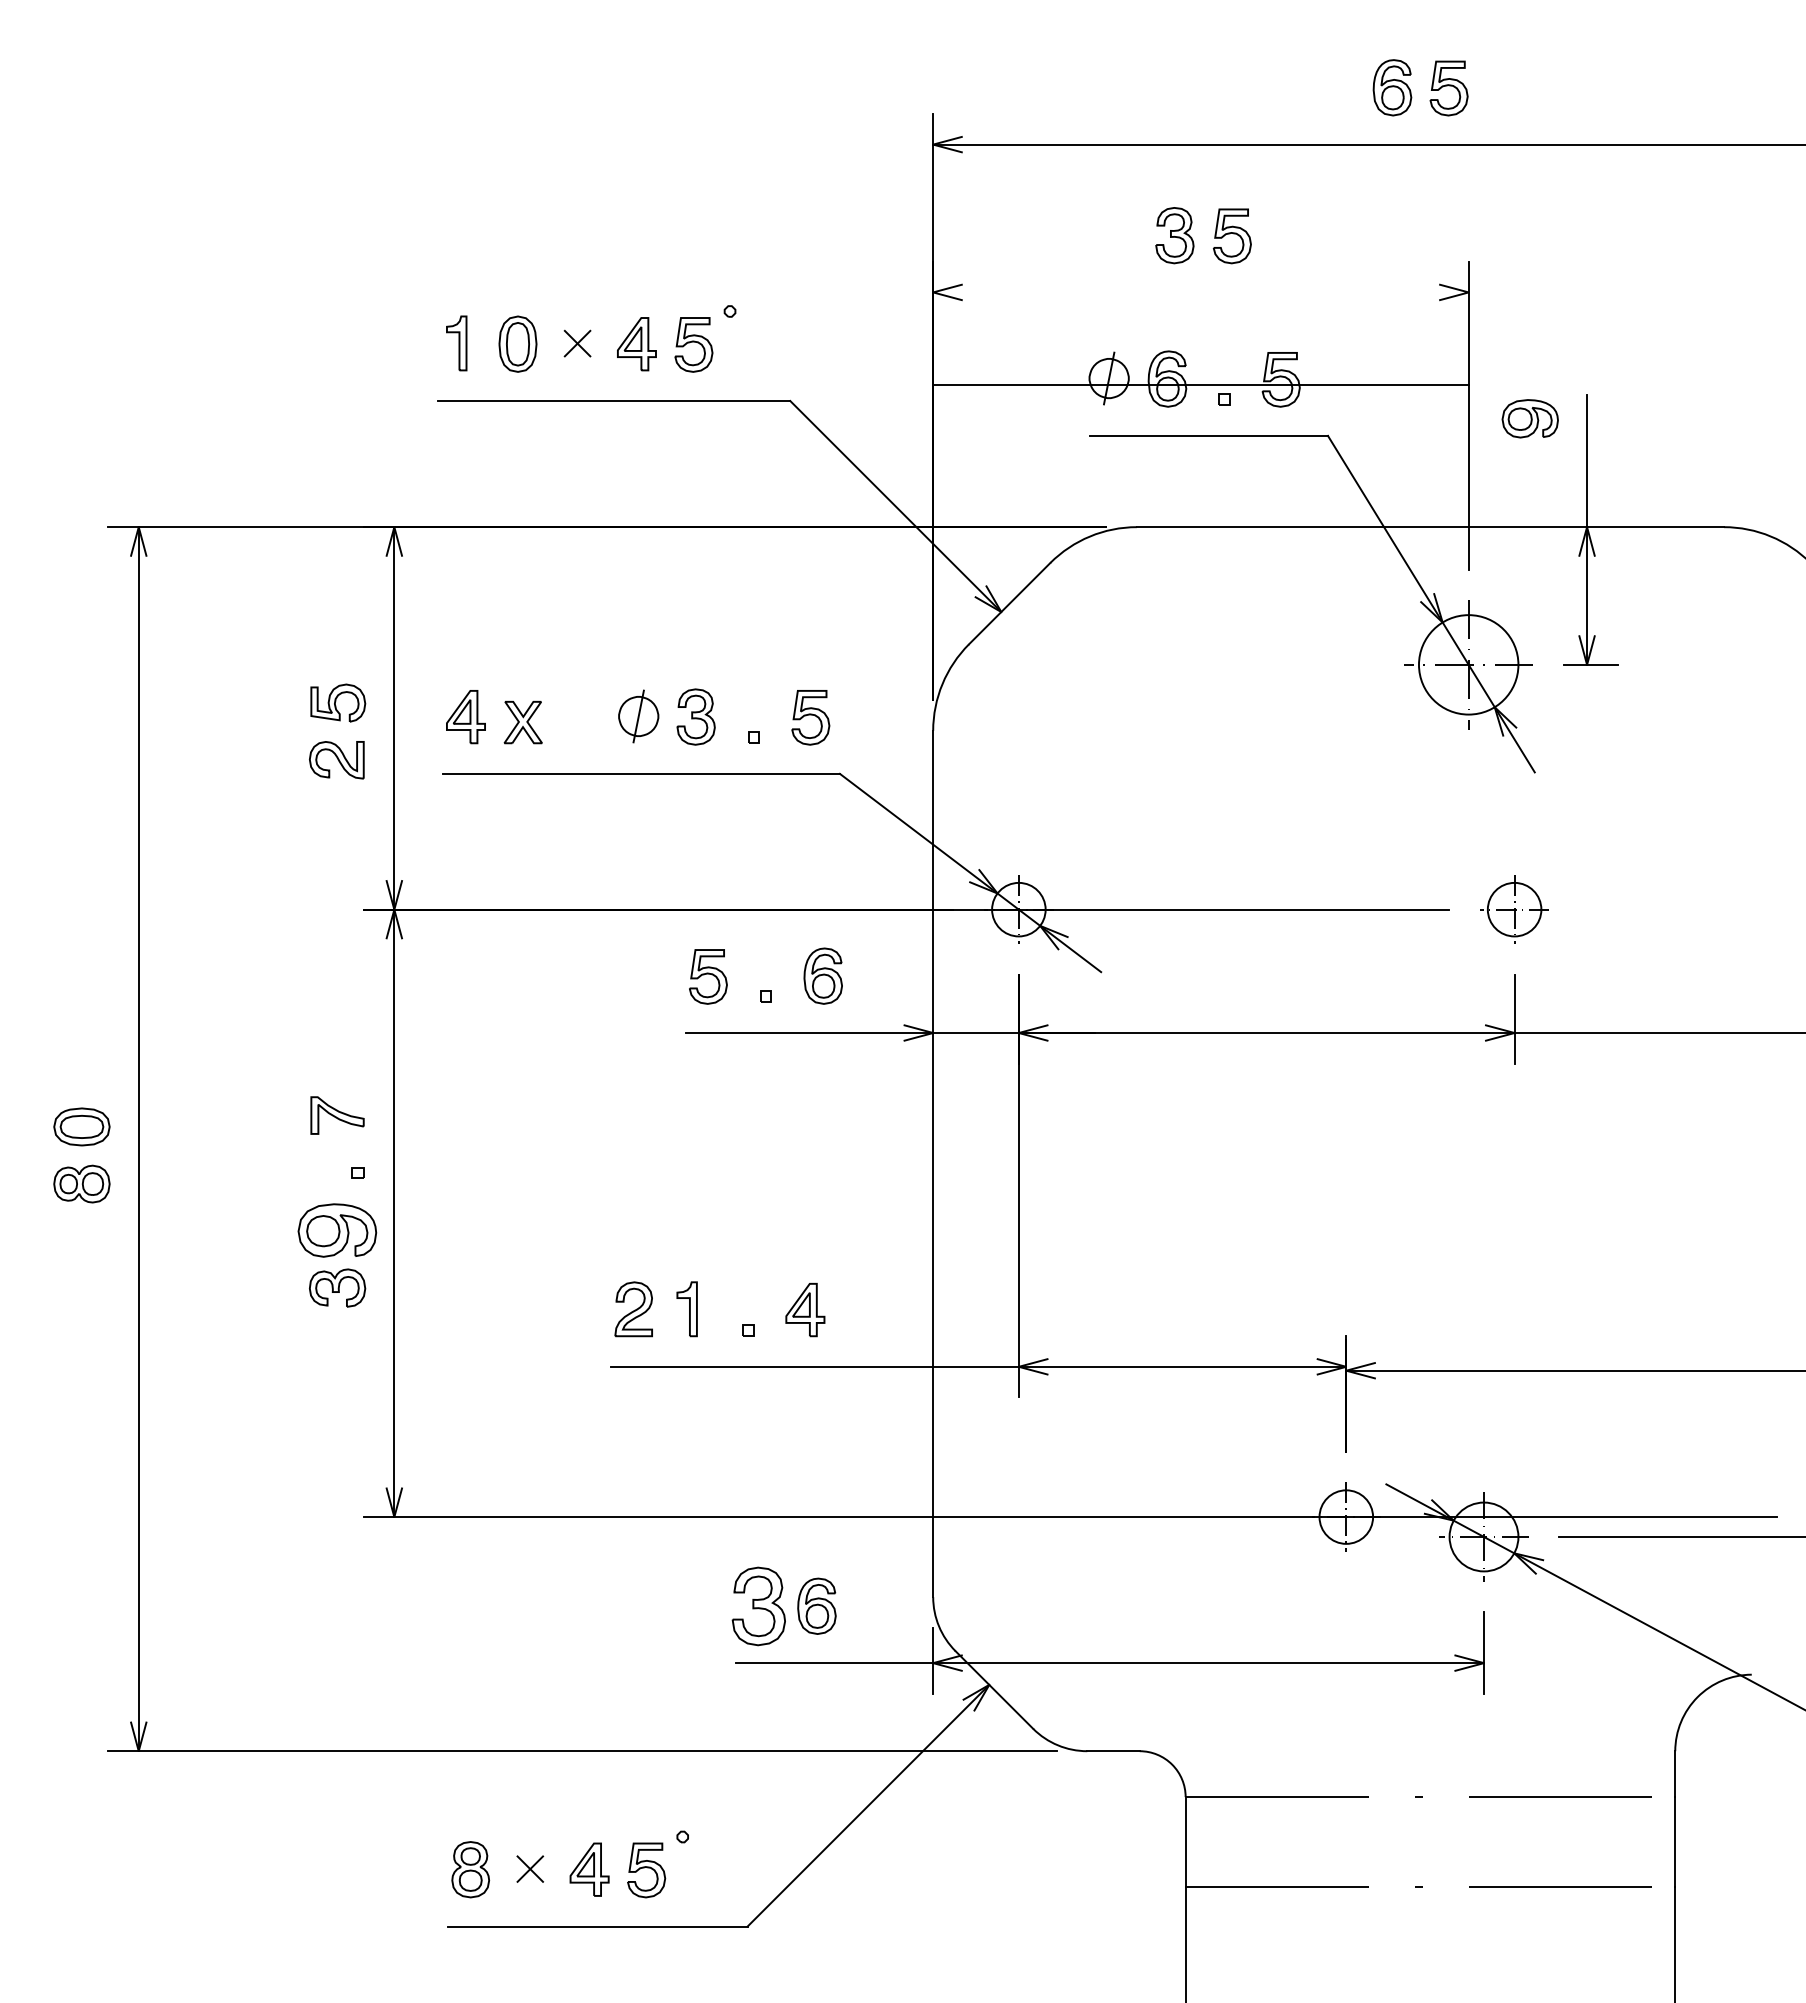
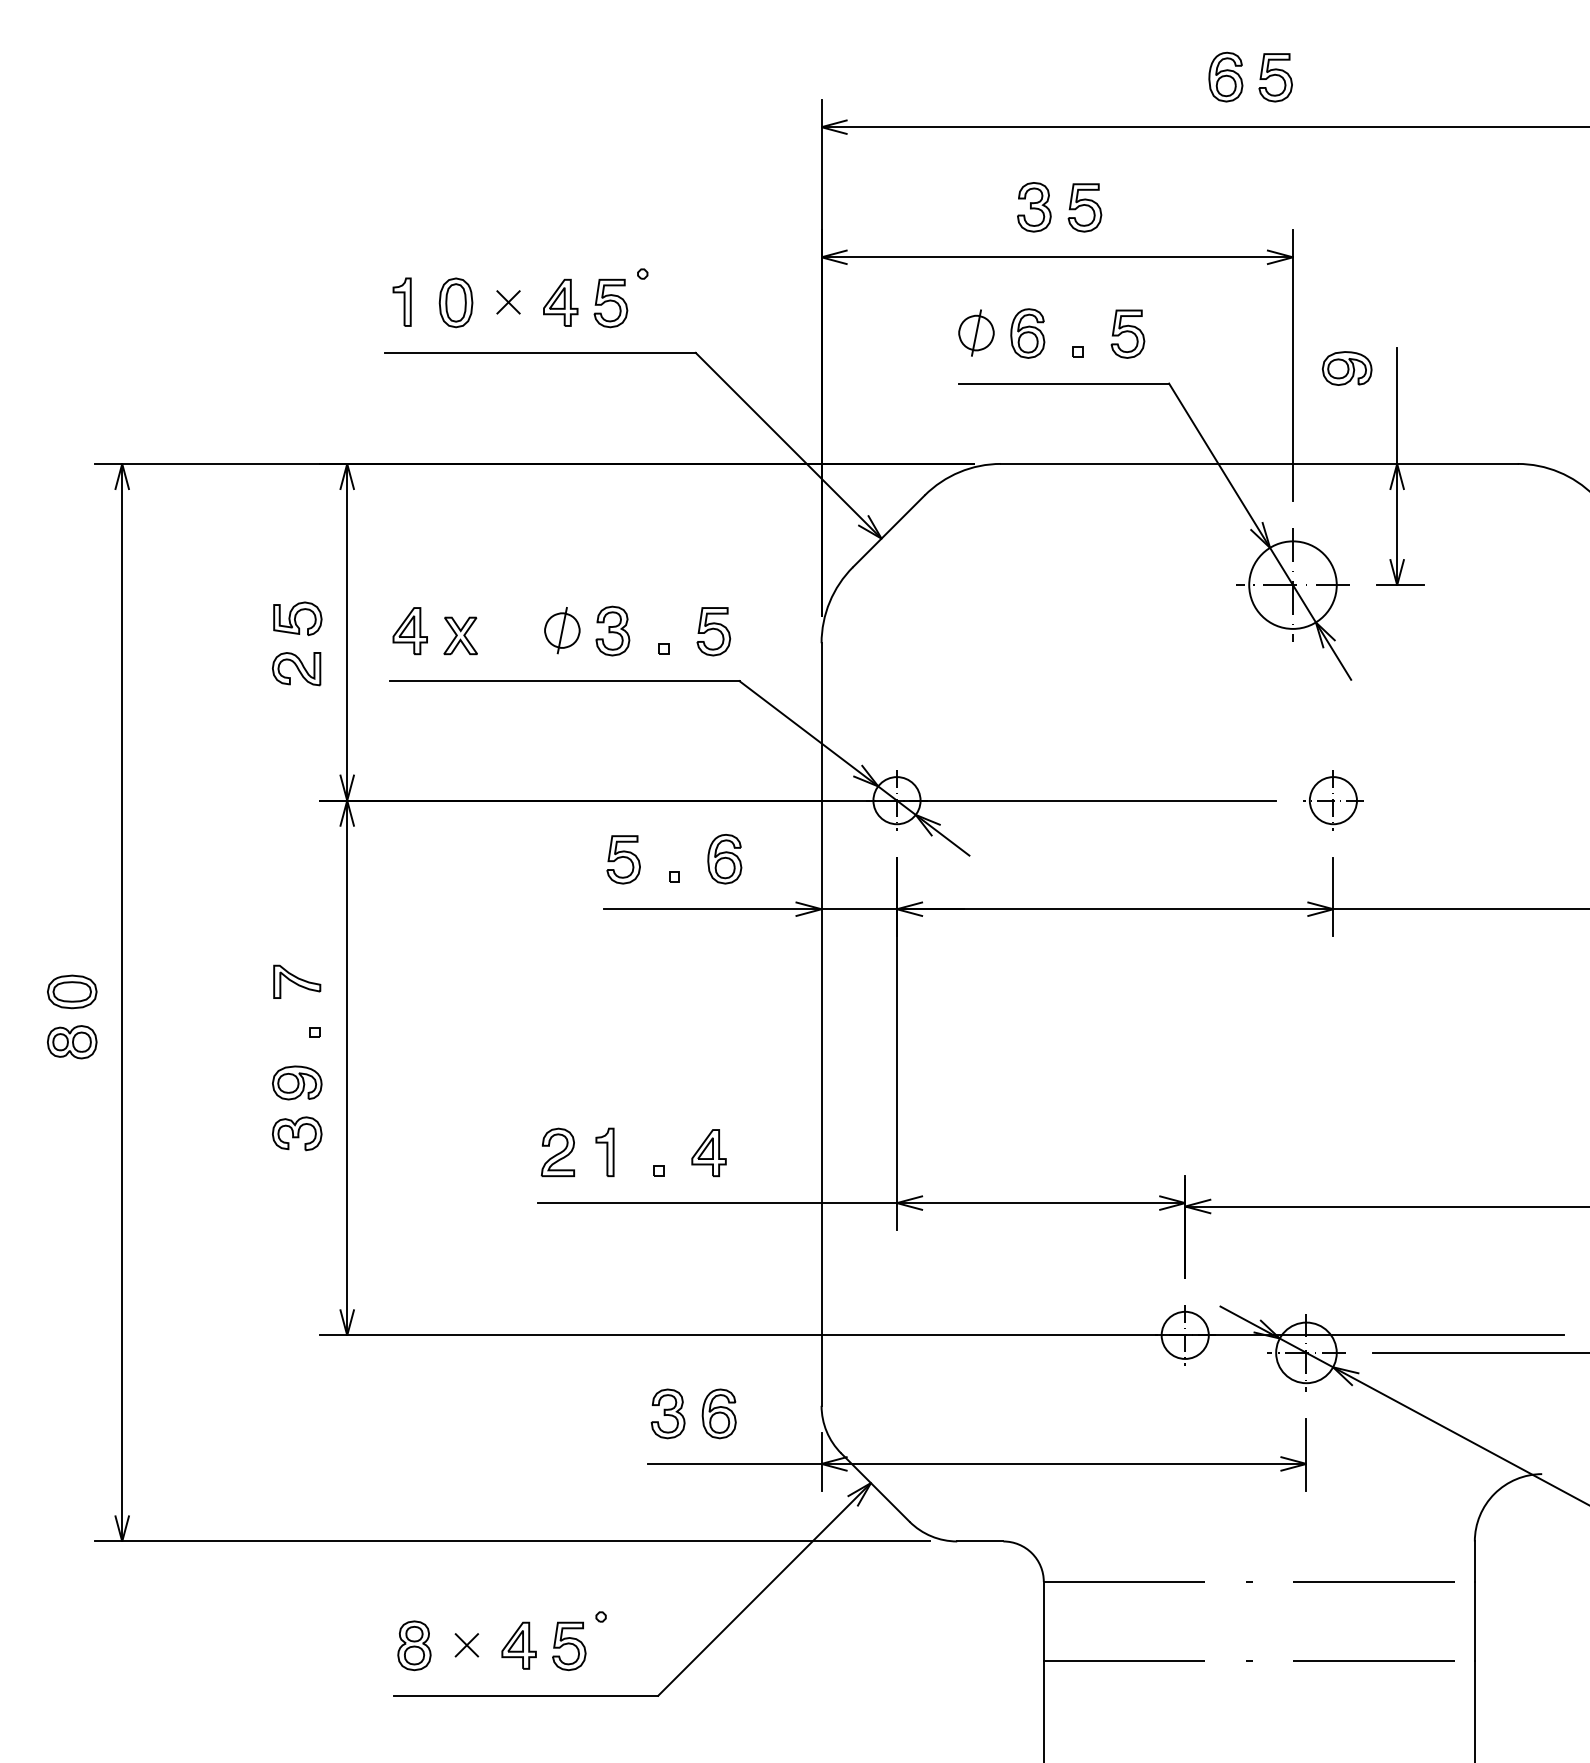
line: (1200, 385) -> (1056, 257), moved
part: (337, 1229) -> (297, 1082), size x0.71
part: (758, 1605) -> (667, 1413), size x0.71

